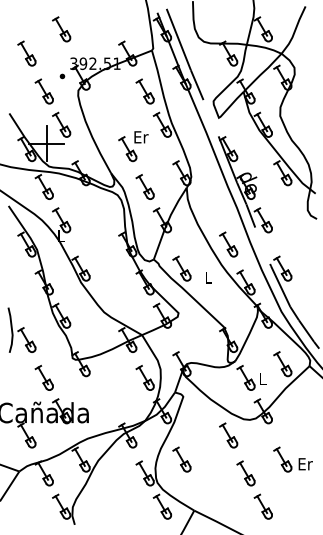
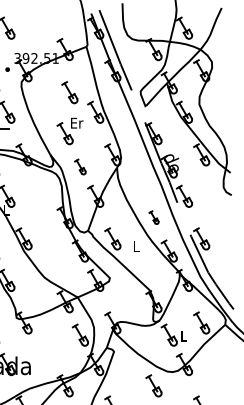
part: (144, 91) -> (69, 92), moved
part: (144, 186) -> (79, 166), size x0.7
part: (228, 244) -> (153, 217), size x0.6

